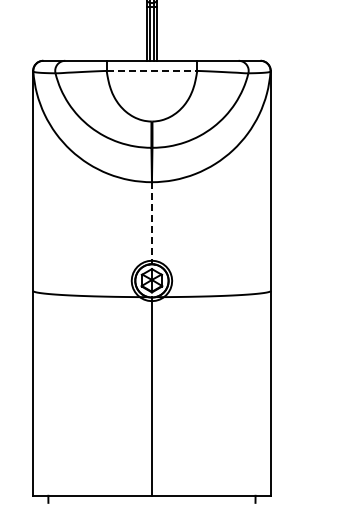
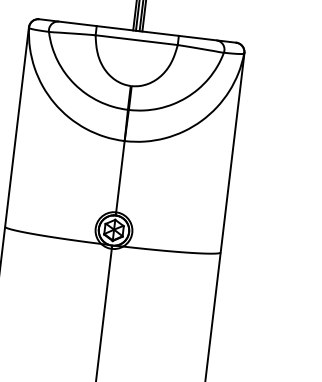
line: (152, 70) -> (137, 39), dashed -> solid
line: (151, 223) -> (119, 178), dashed -> solid

